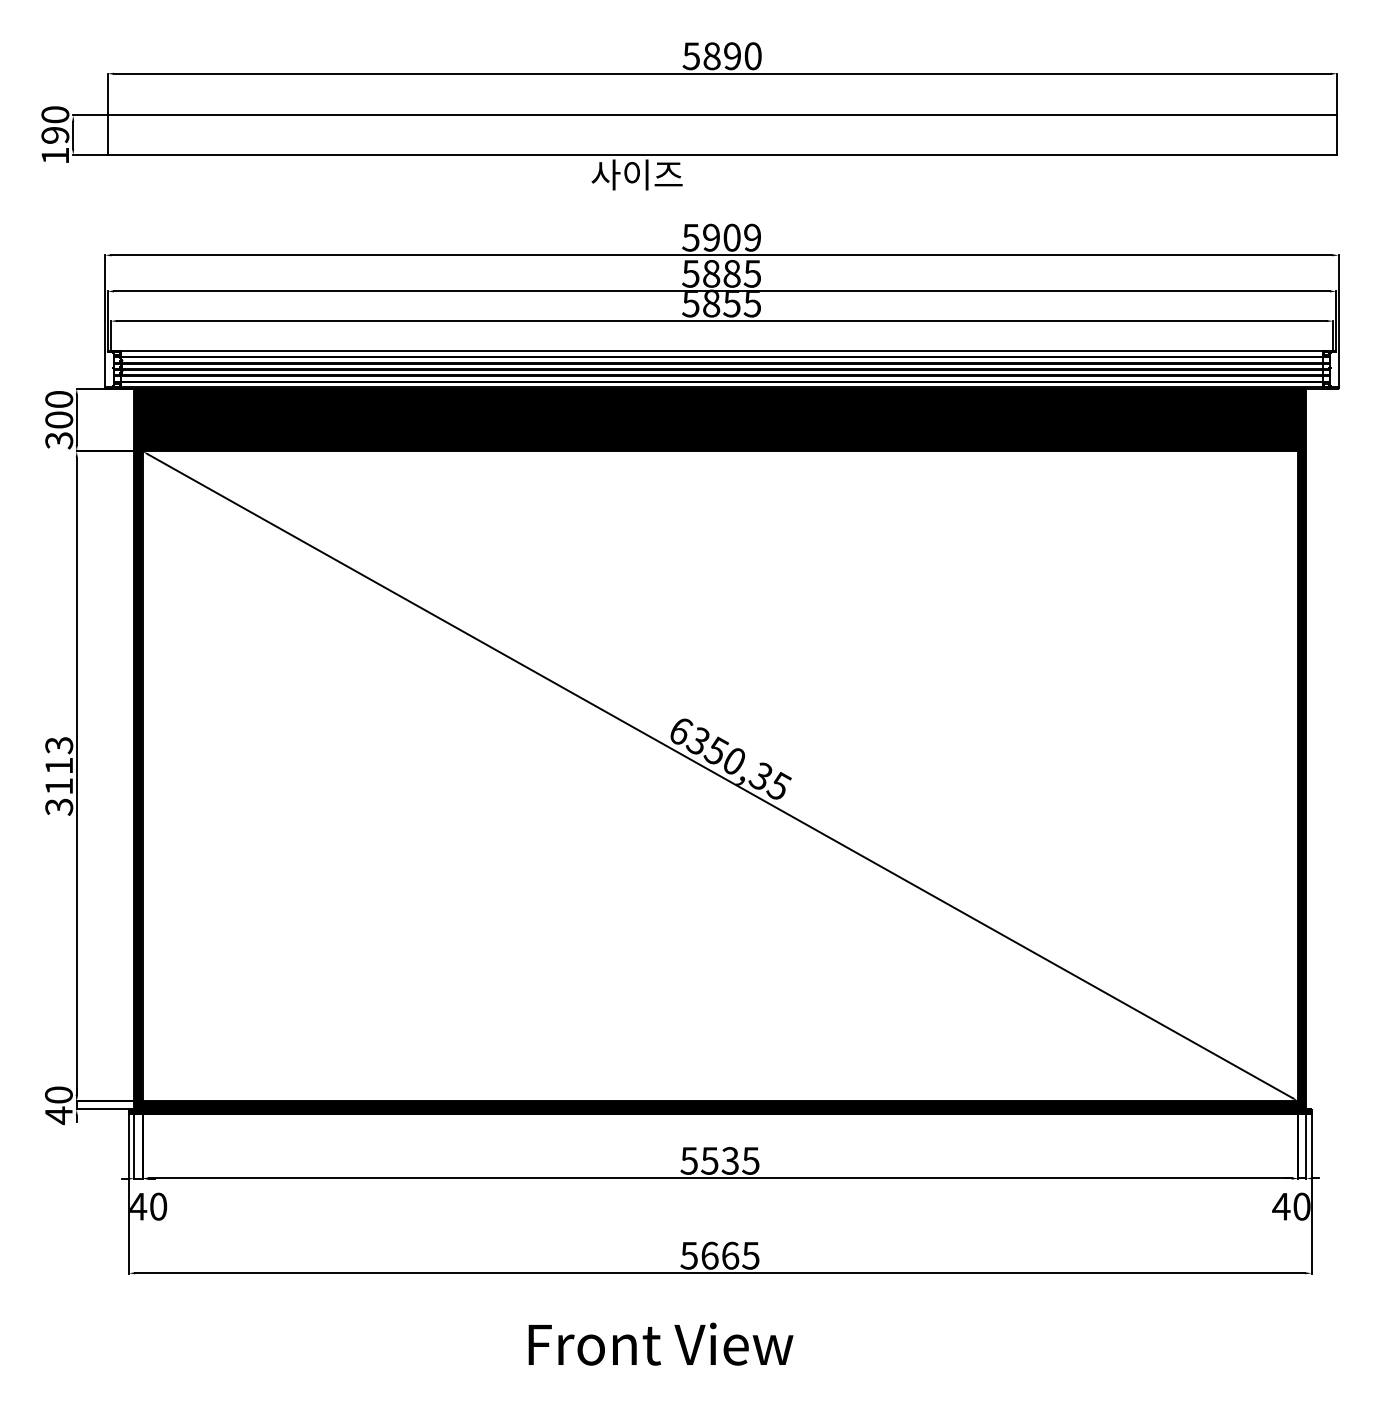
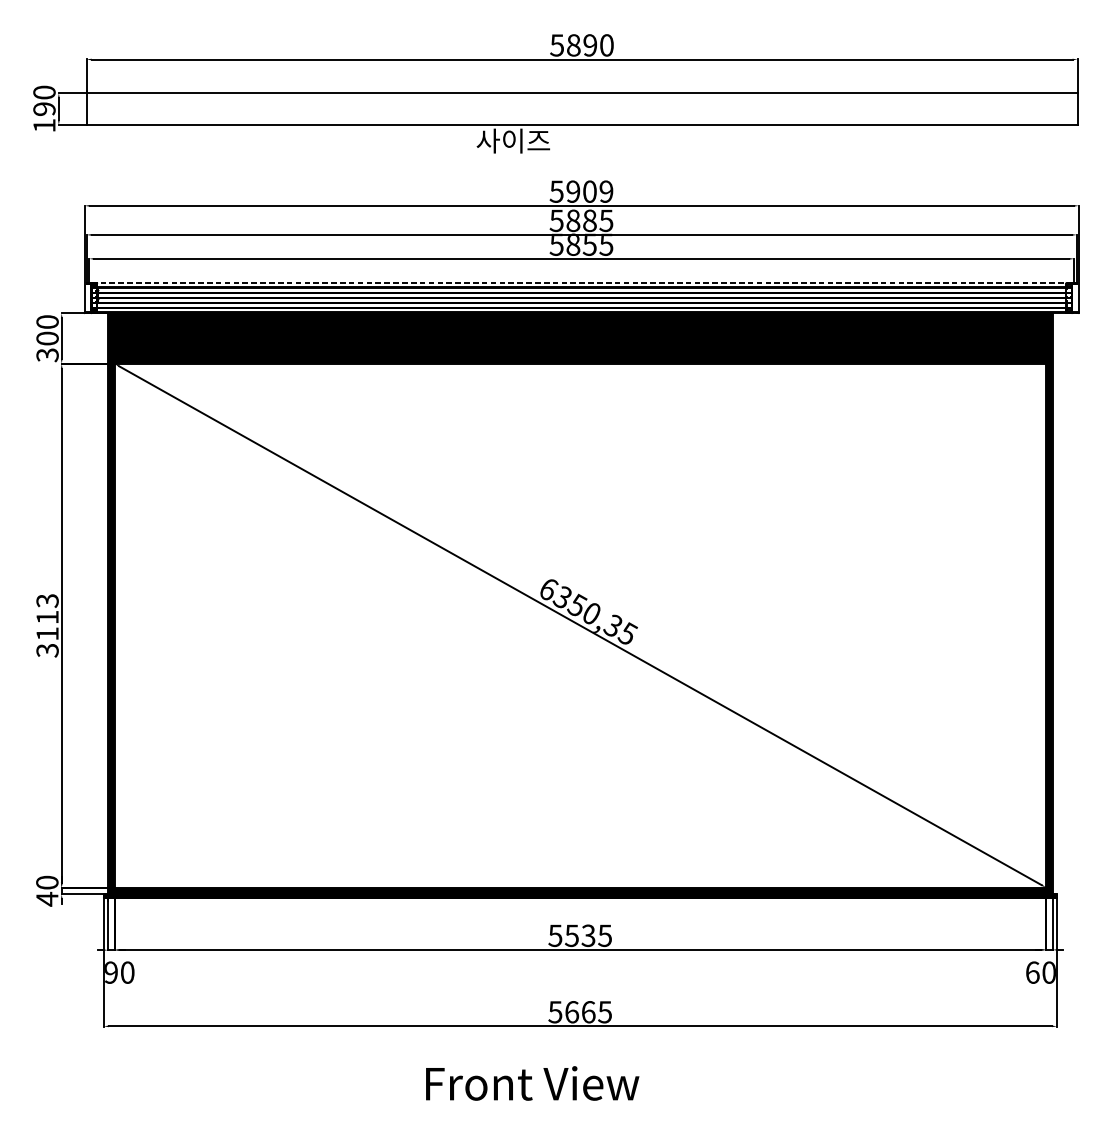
line: (721, 350) -> (581, 282), solid -> dashed
text: (138, 1206) -> (111, 972), 40 -> 90
text: (1281, 1206) -> (1032, 972), 40 -> 60

